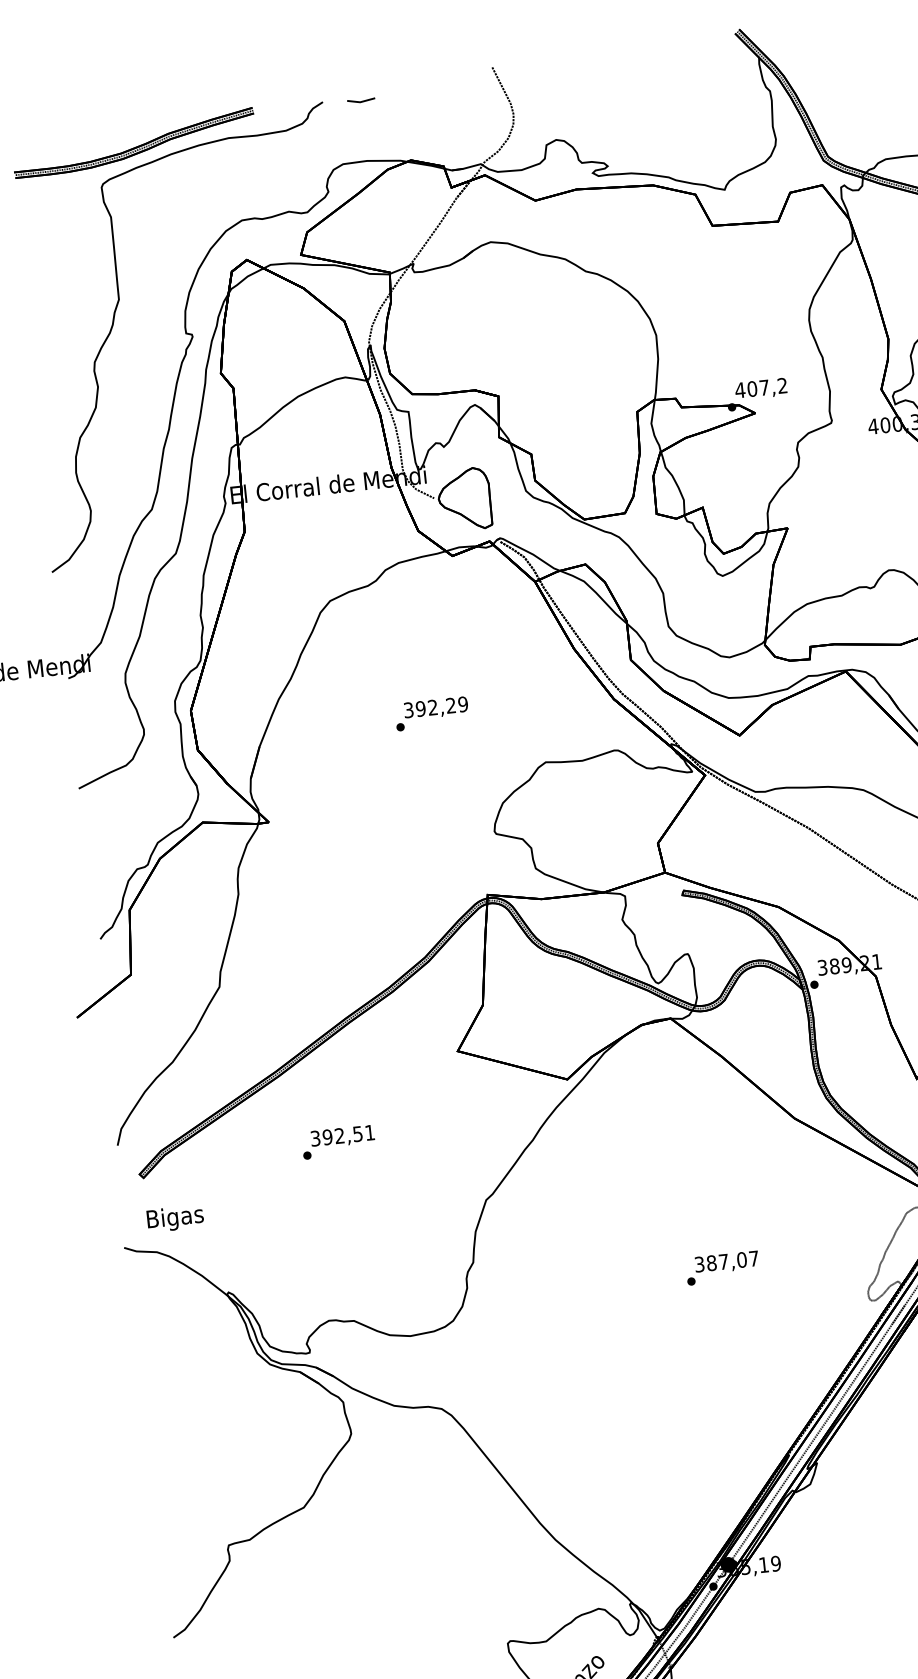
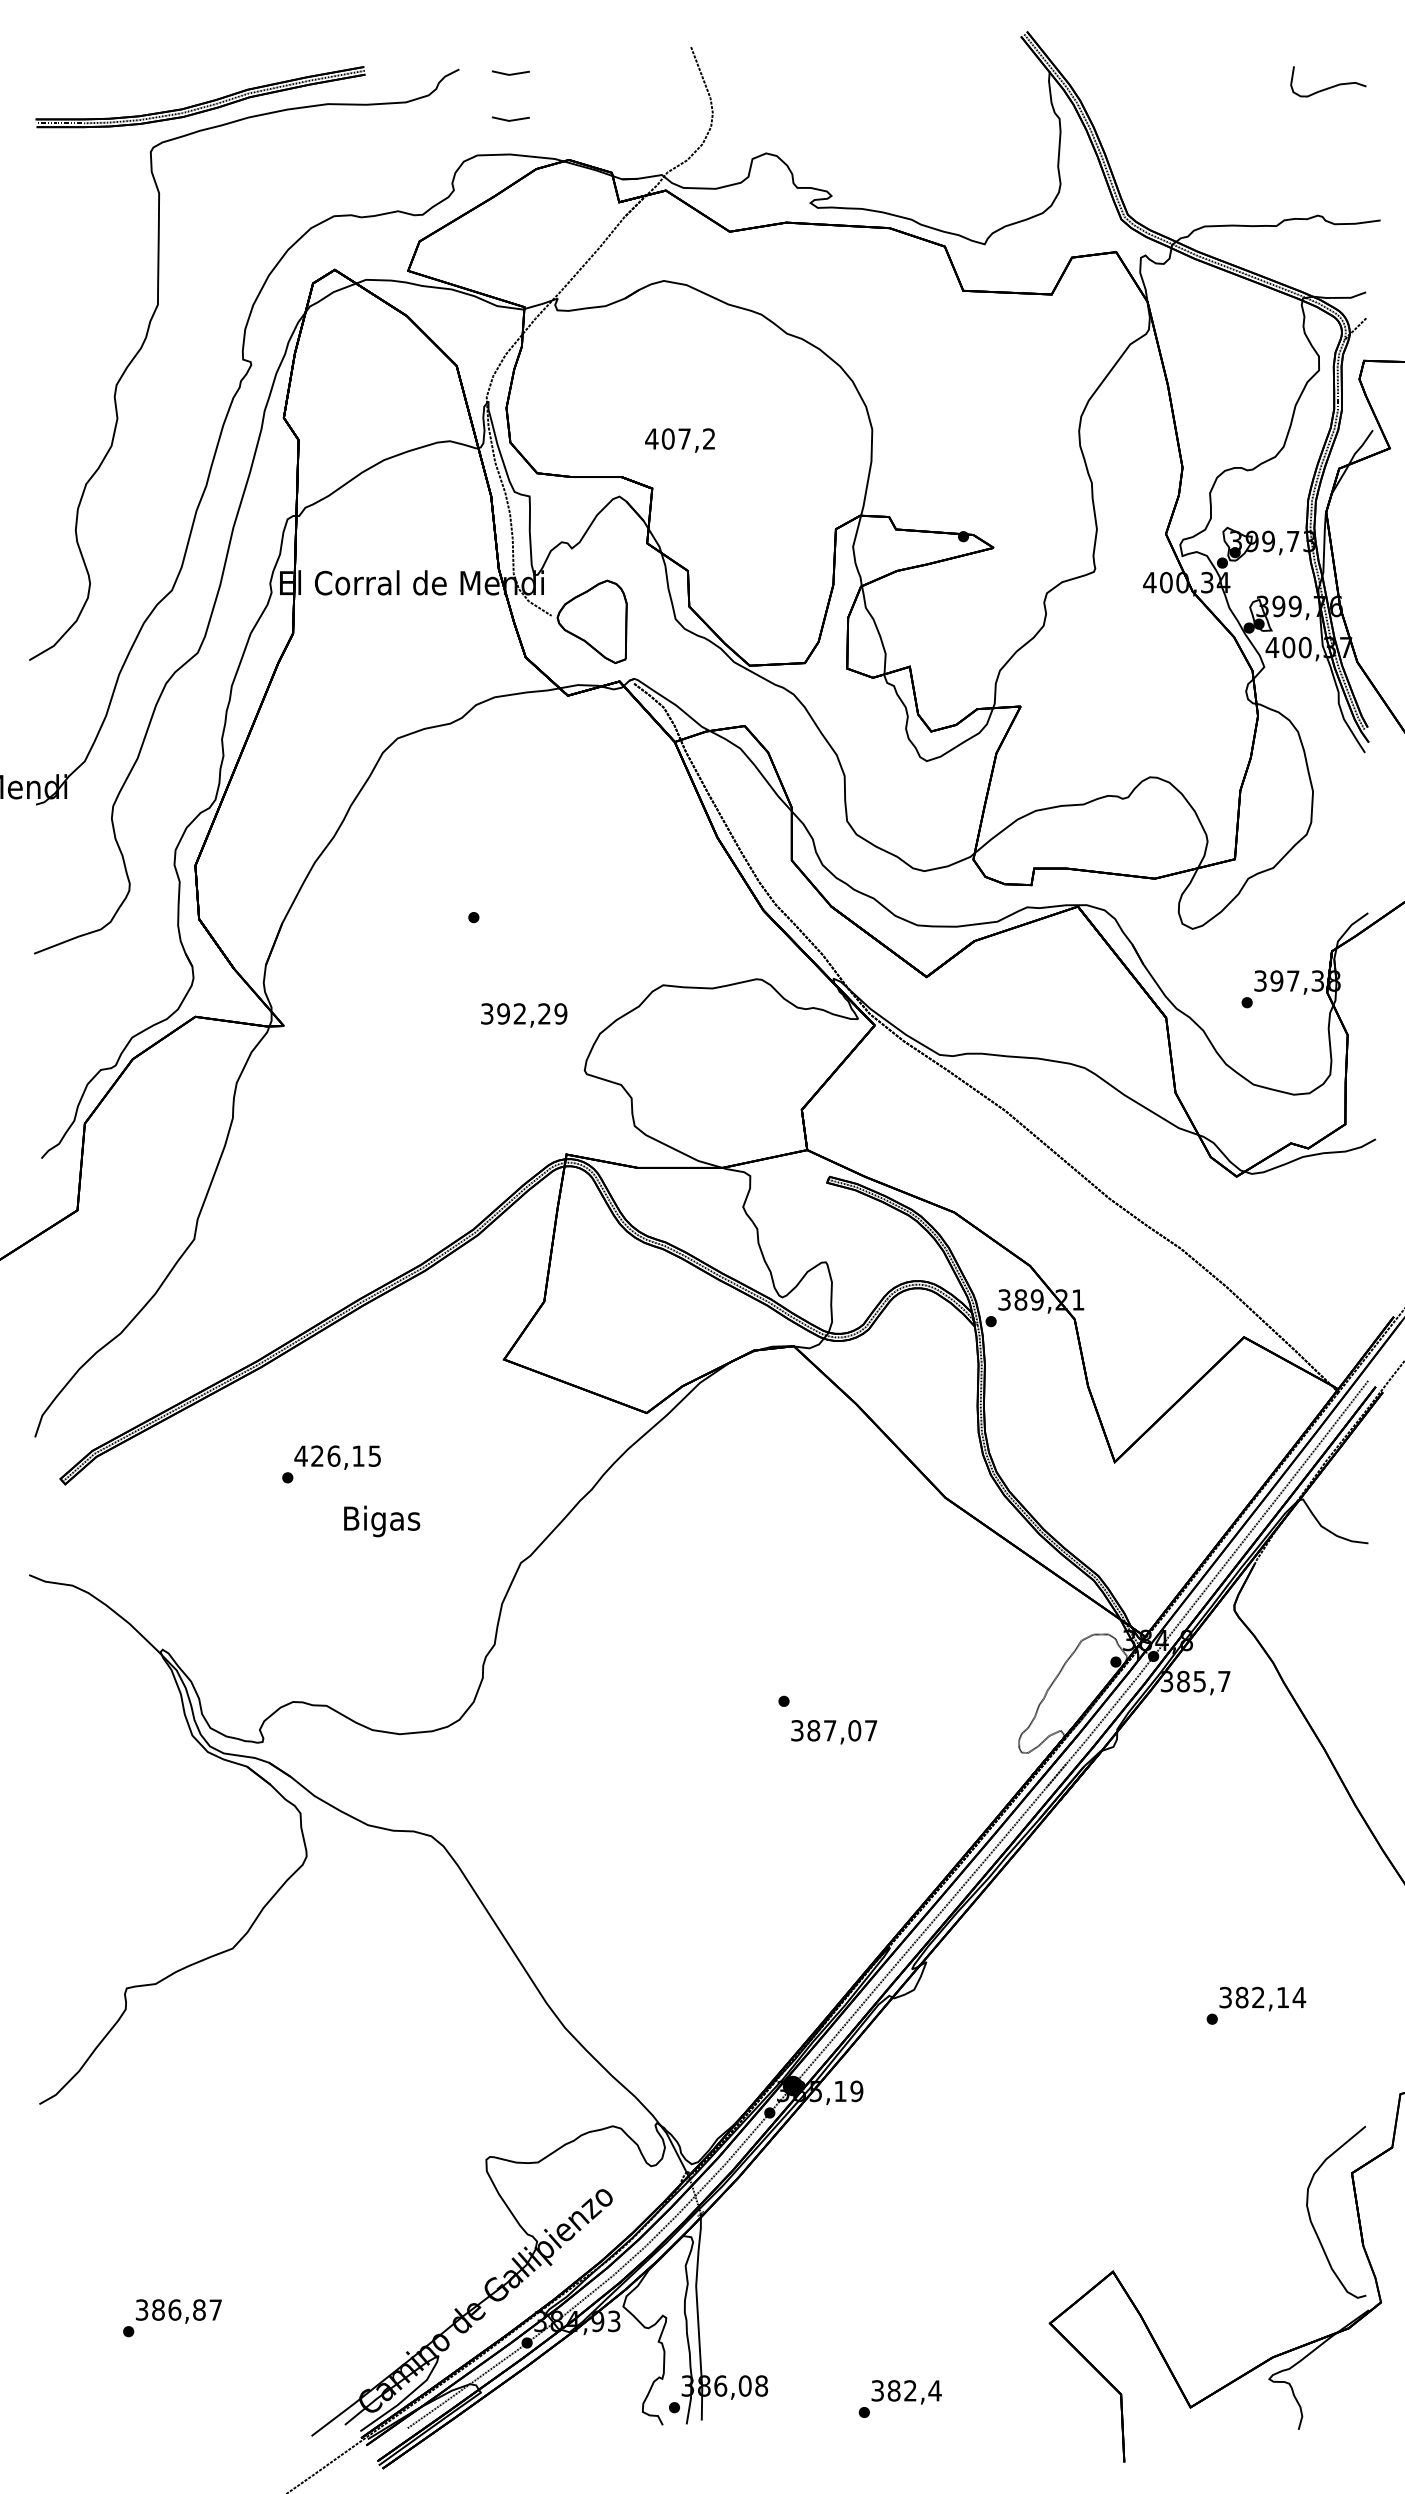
line: (364, 135) -> (510, 119), added
text: (760, 389) -> (679, 440), moved
text: (436, 708) -> (524, 1015), moved
text: (342, 1135) -> (337, 1455), 392,51 -> 426,15
text: (175, 1218) -> (382, 1521), moved
text: (727, 1262) -> (834, 1732), moved

